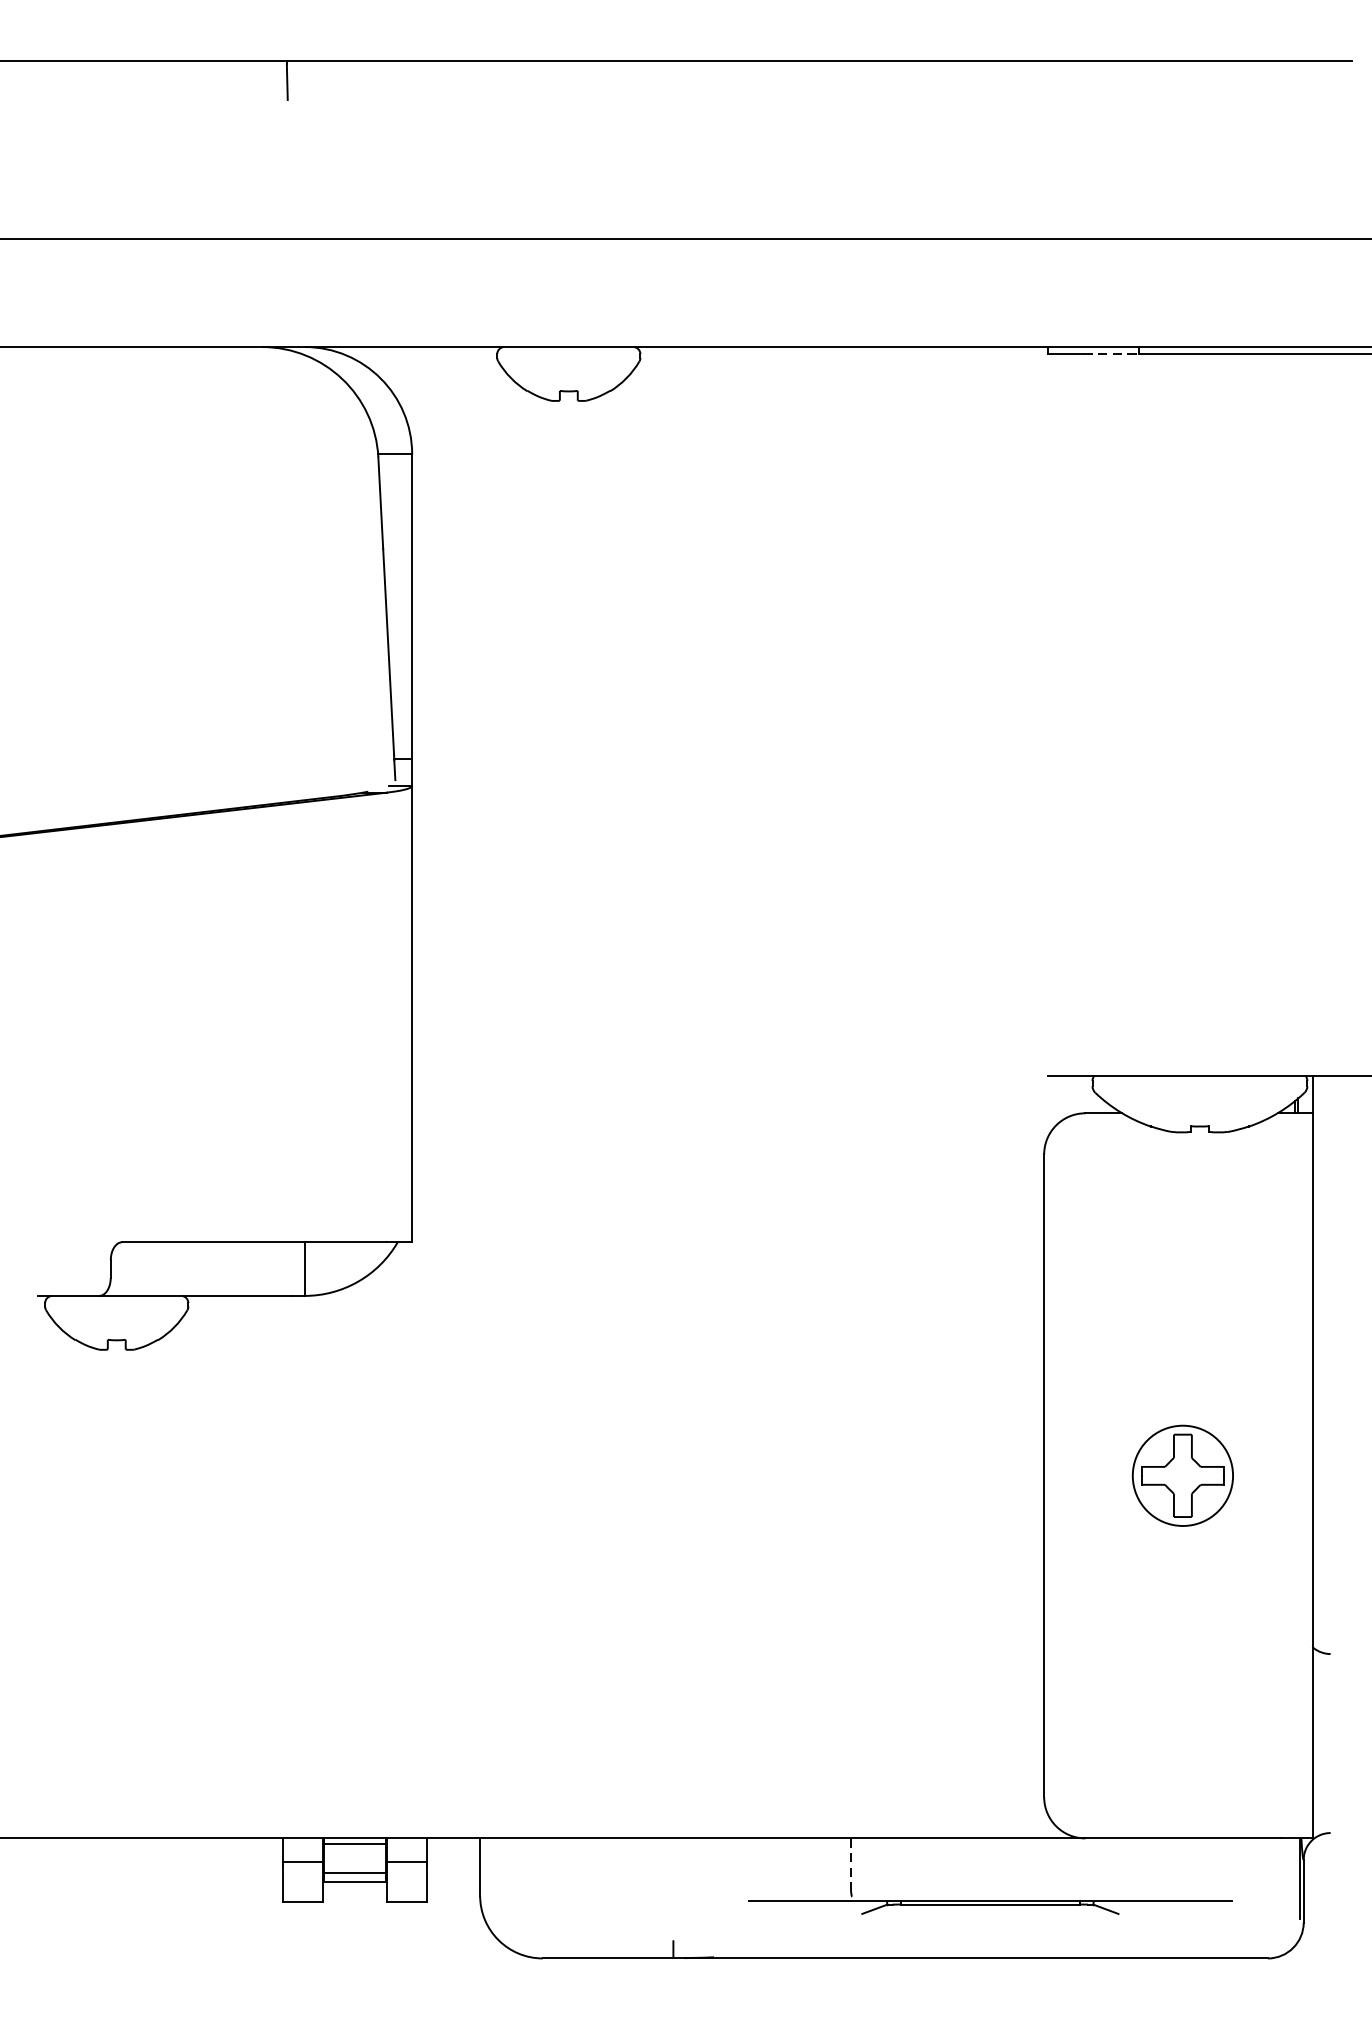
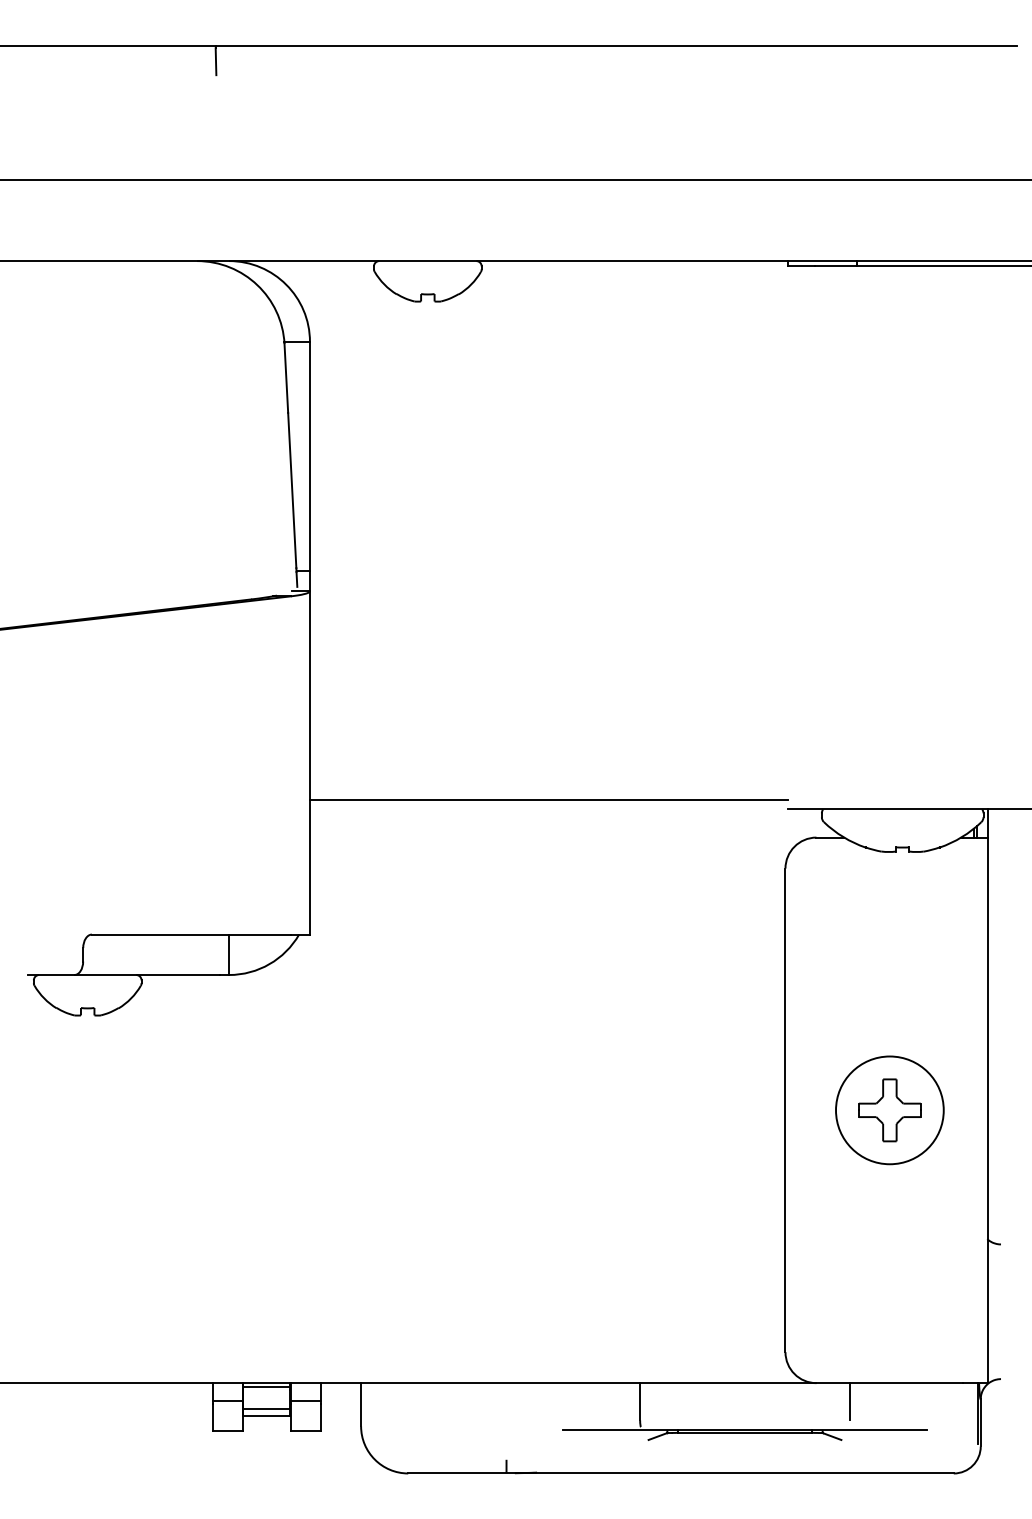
line: (1111, 354) -> (836, 266), dashed -> solid
line: (729, 1062) -> (548, 799), added
circle: (1182, 1476) -> (889, 1110), size x1.43
line: (851, 1862) -> (640, 1401), dashed -> solid
line: (1130, 1862) -> (850, 1401), added

